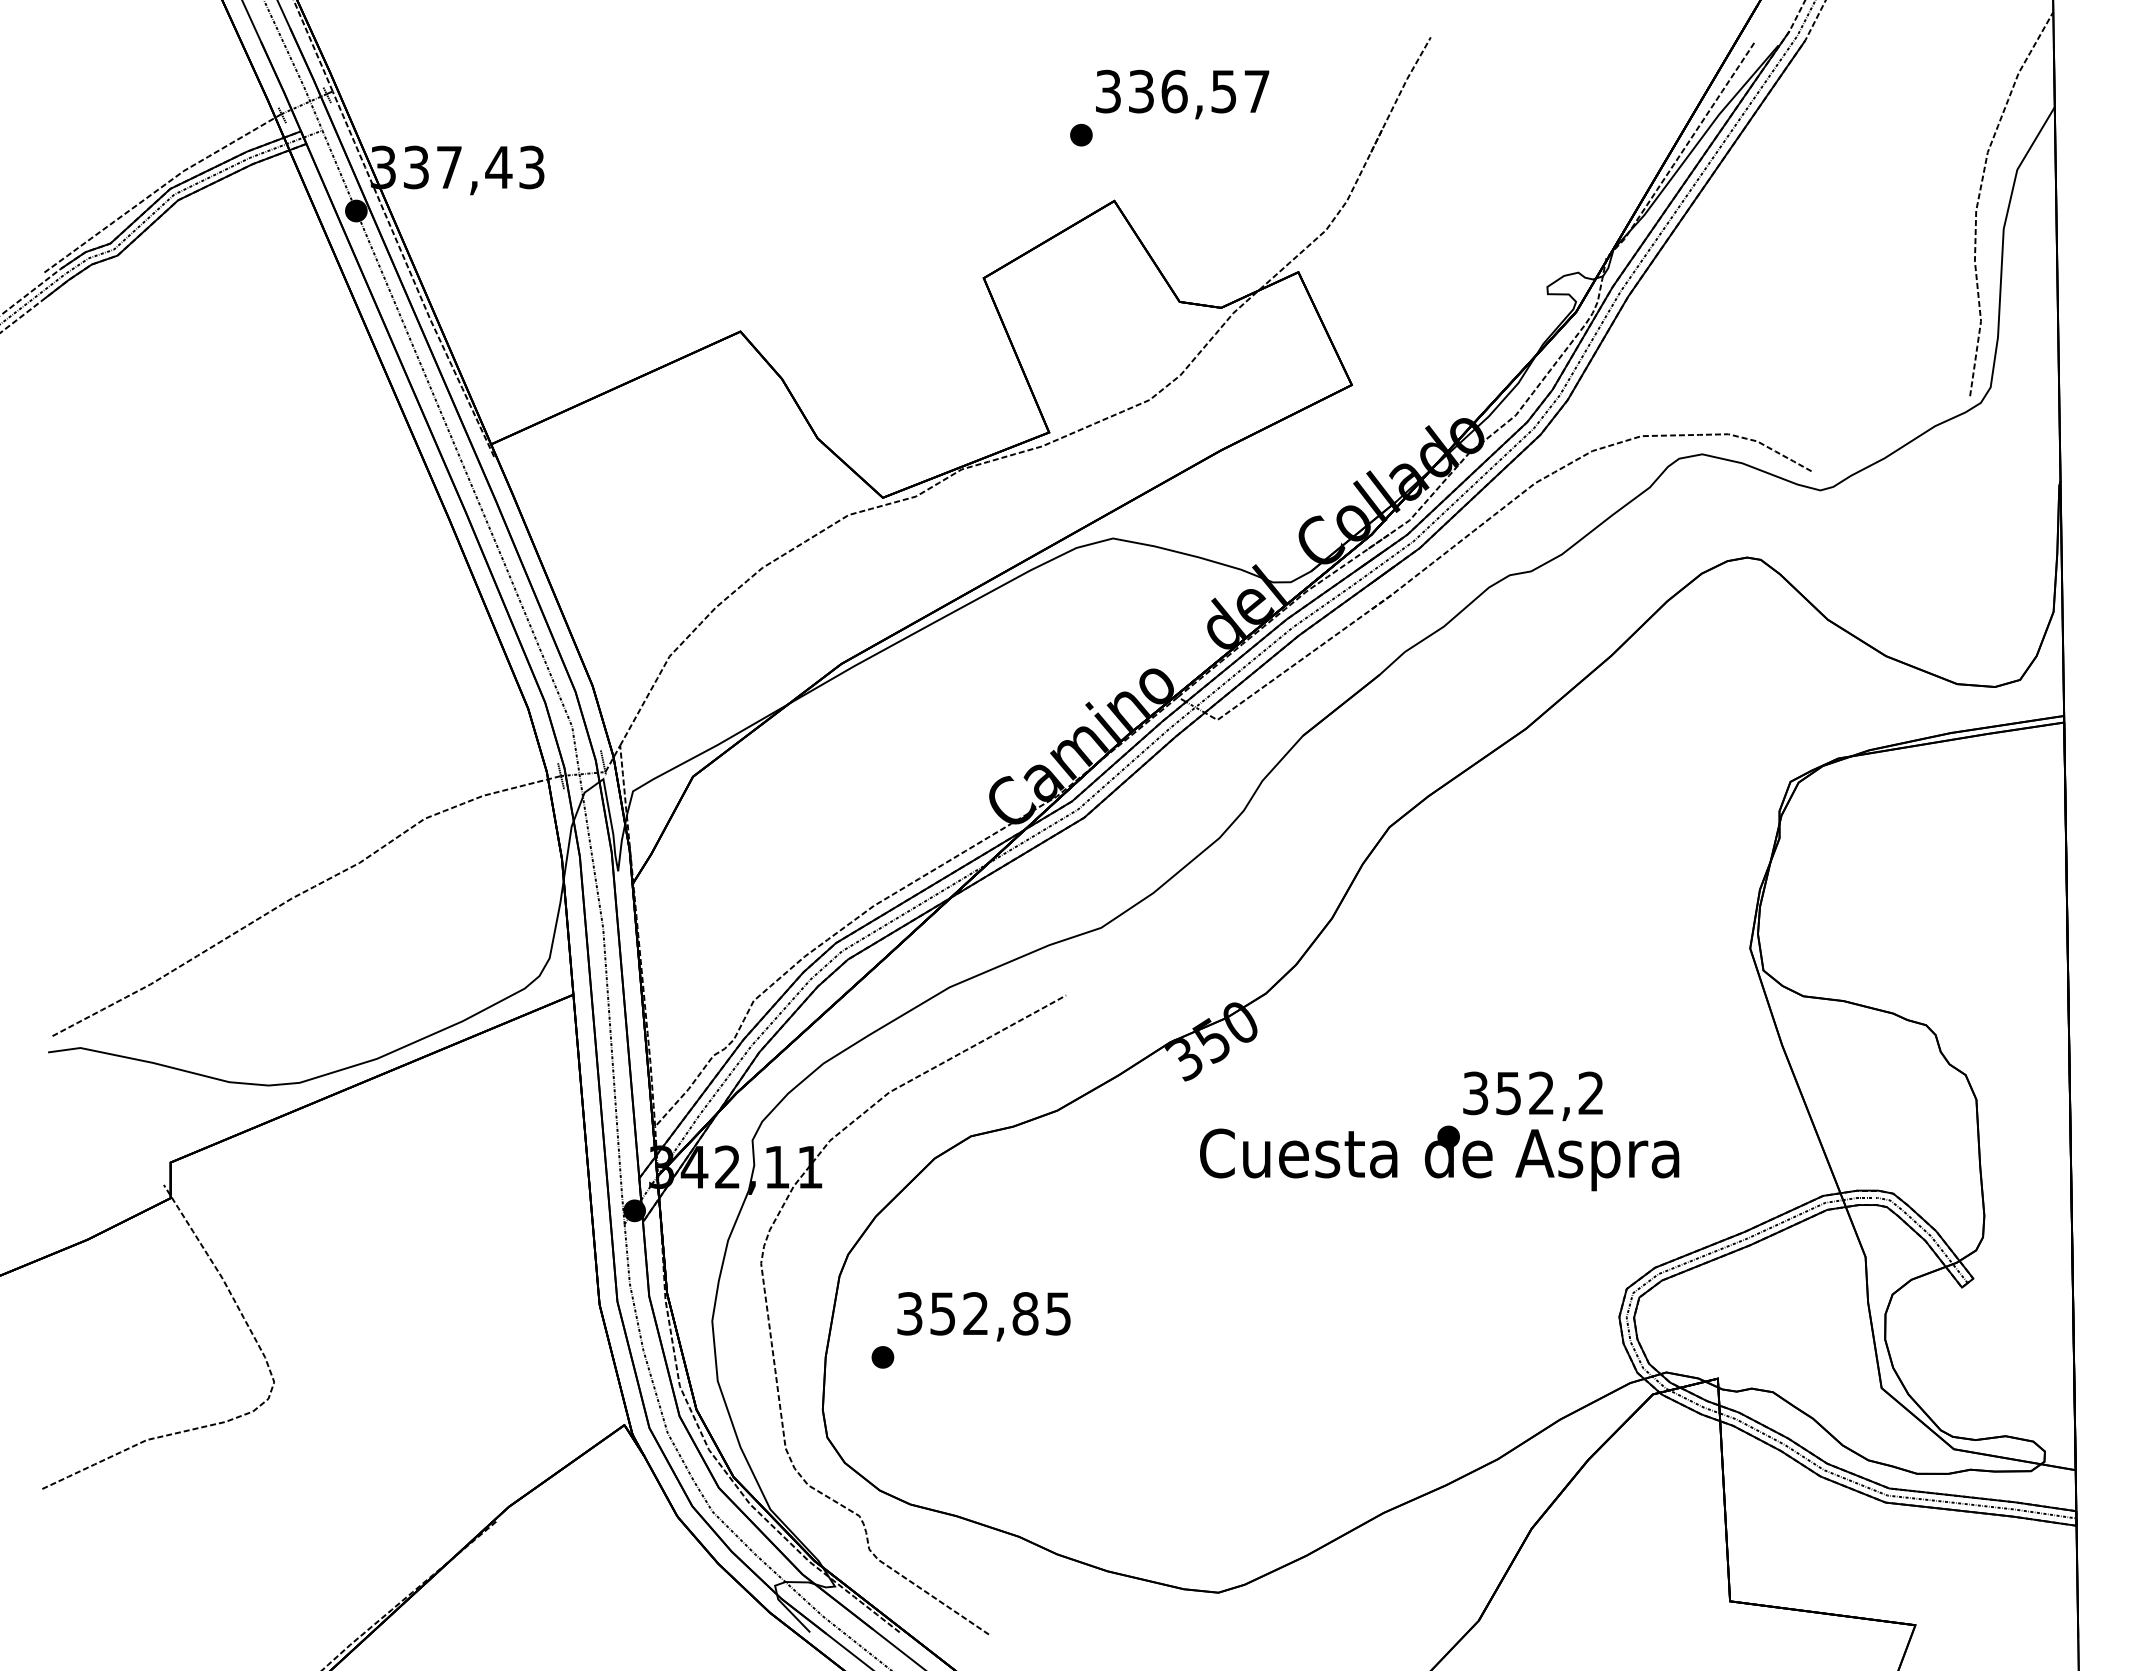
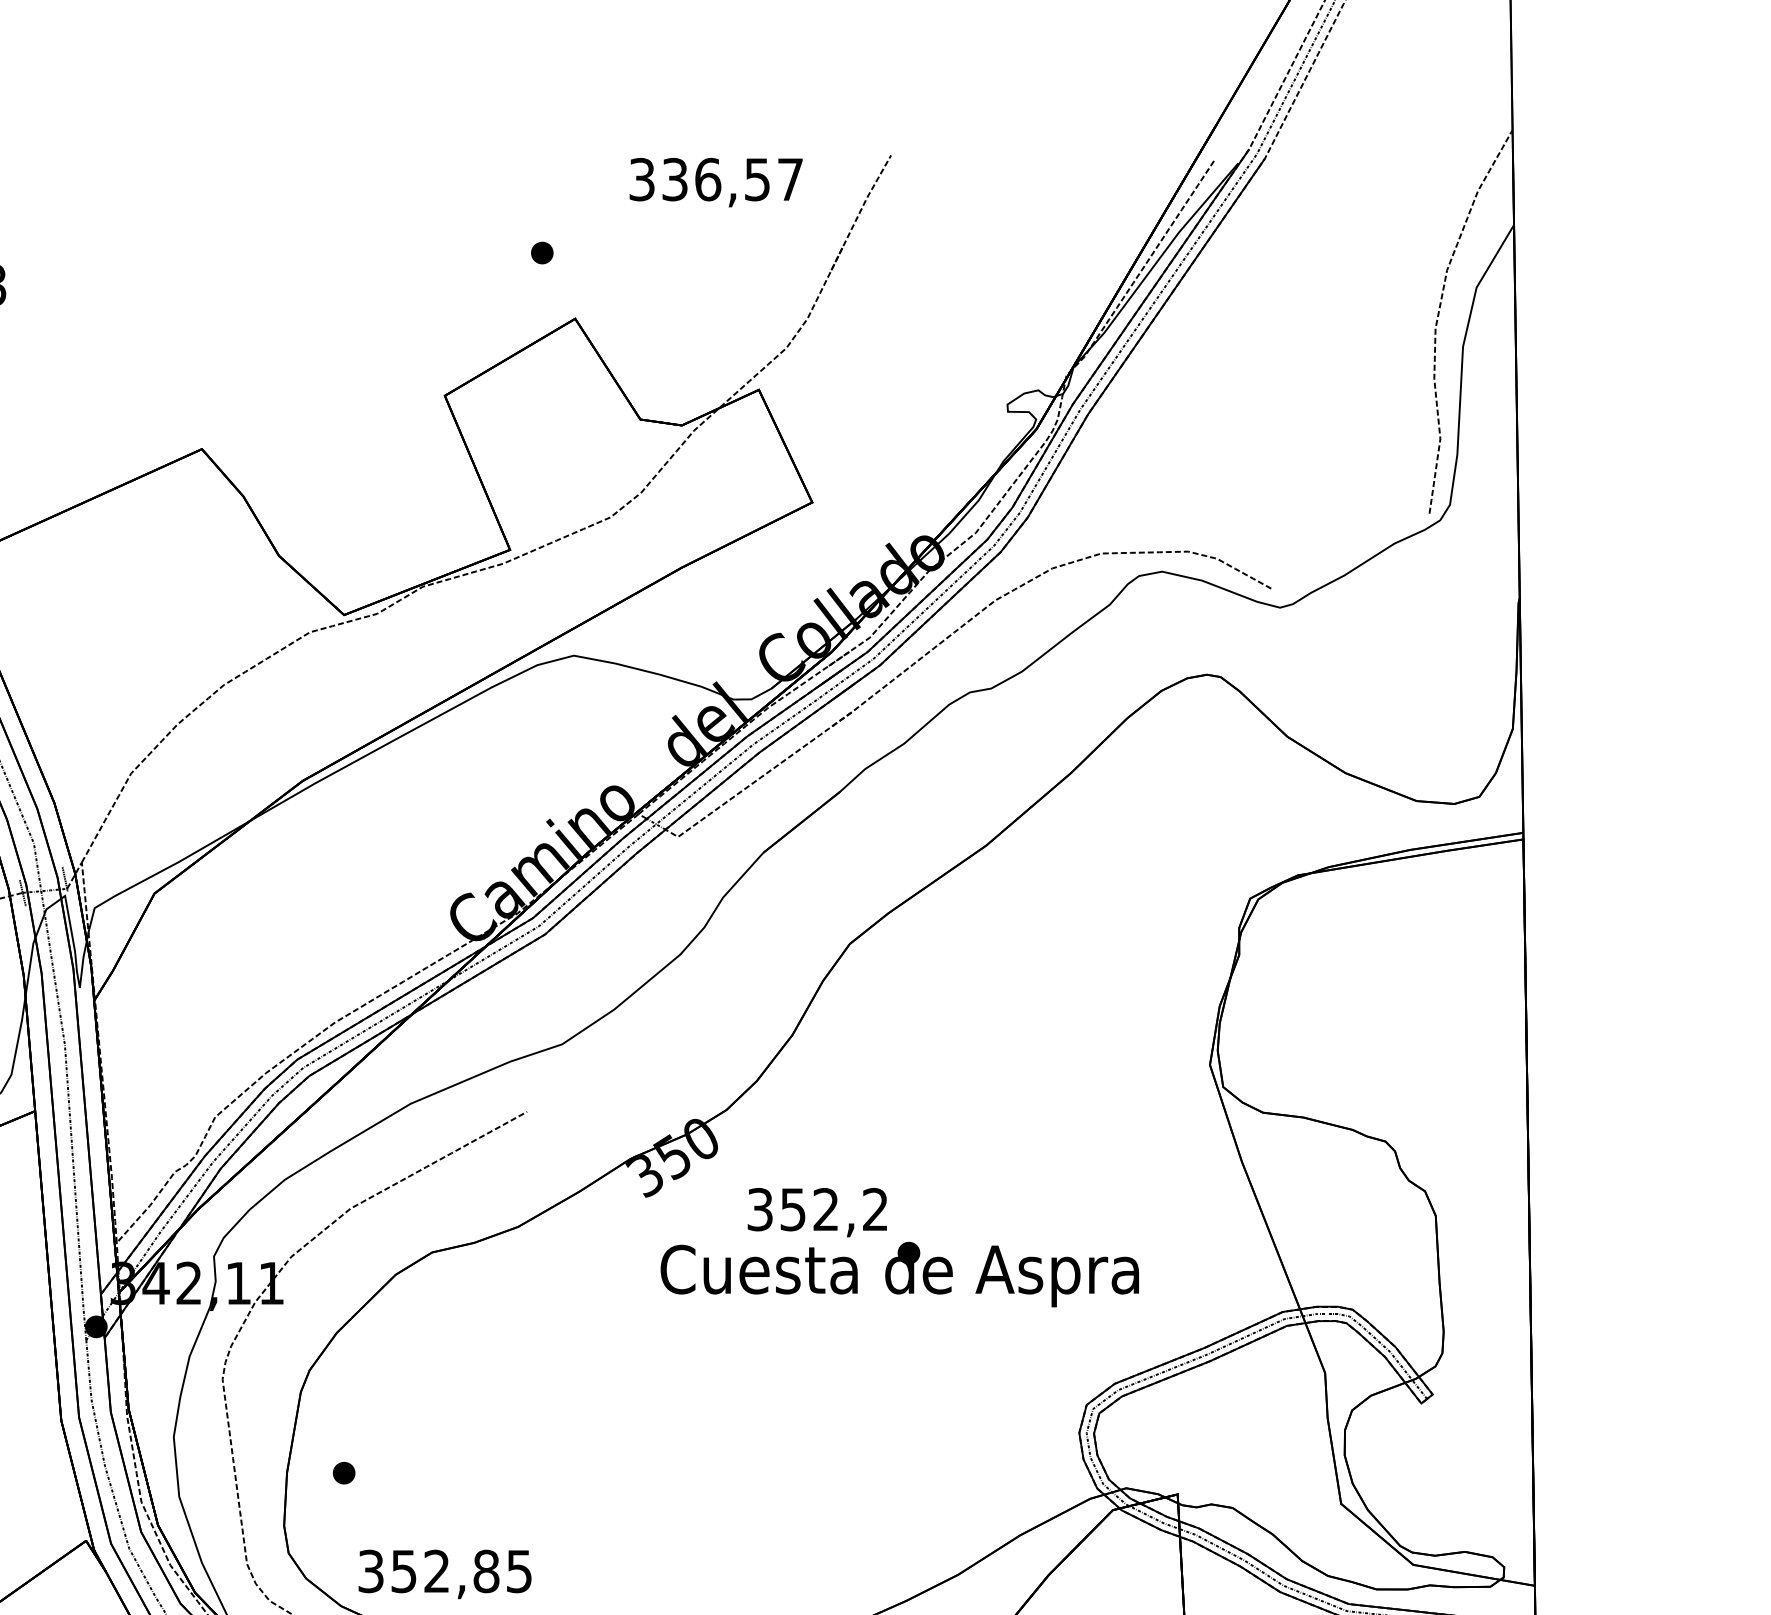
text: (1182, 94) -> (716, 182), moved
text: (1532, 1096) -> (816, 1212), moved
text: (983, 1316) -> (444, 1574), moved

